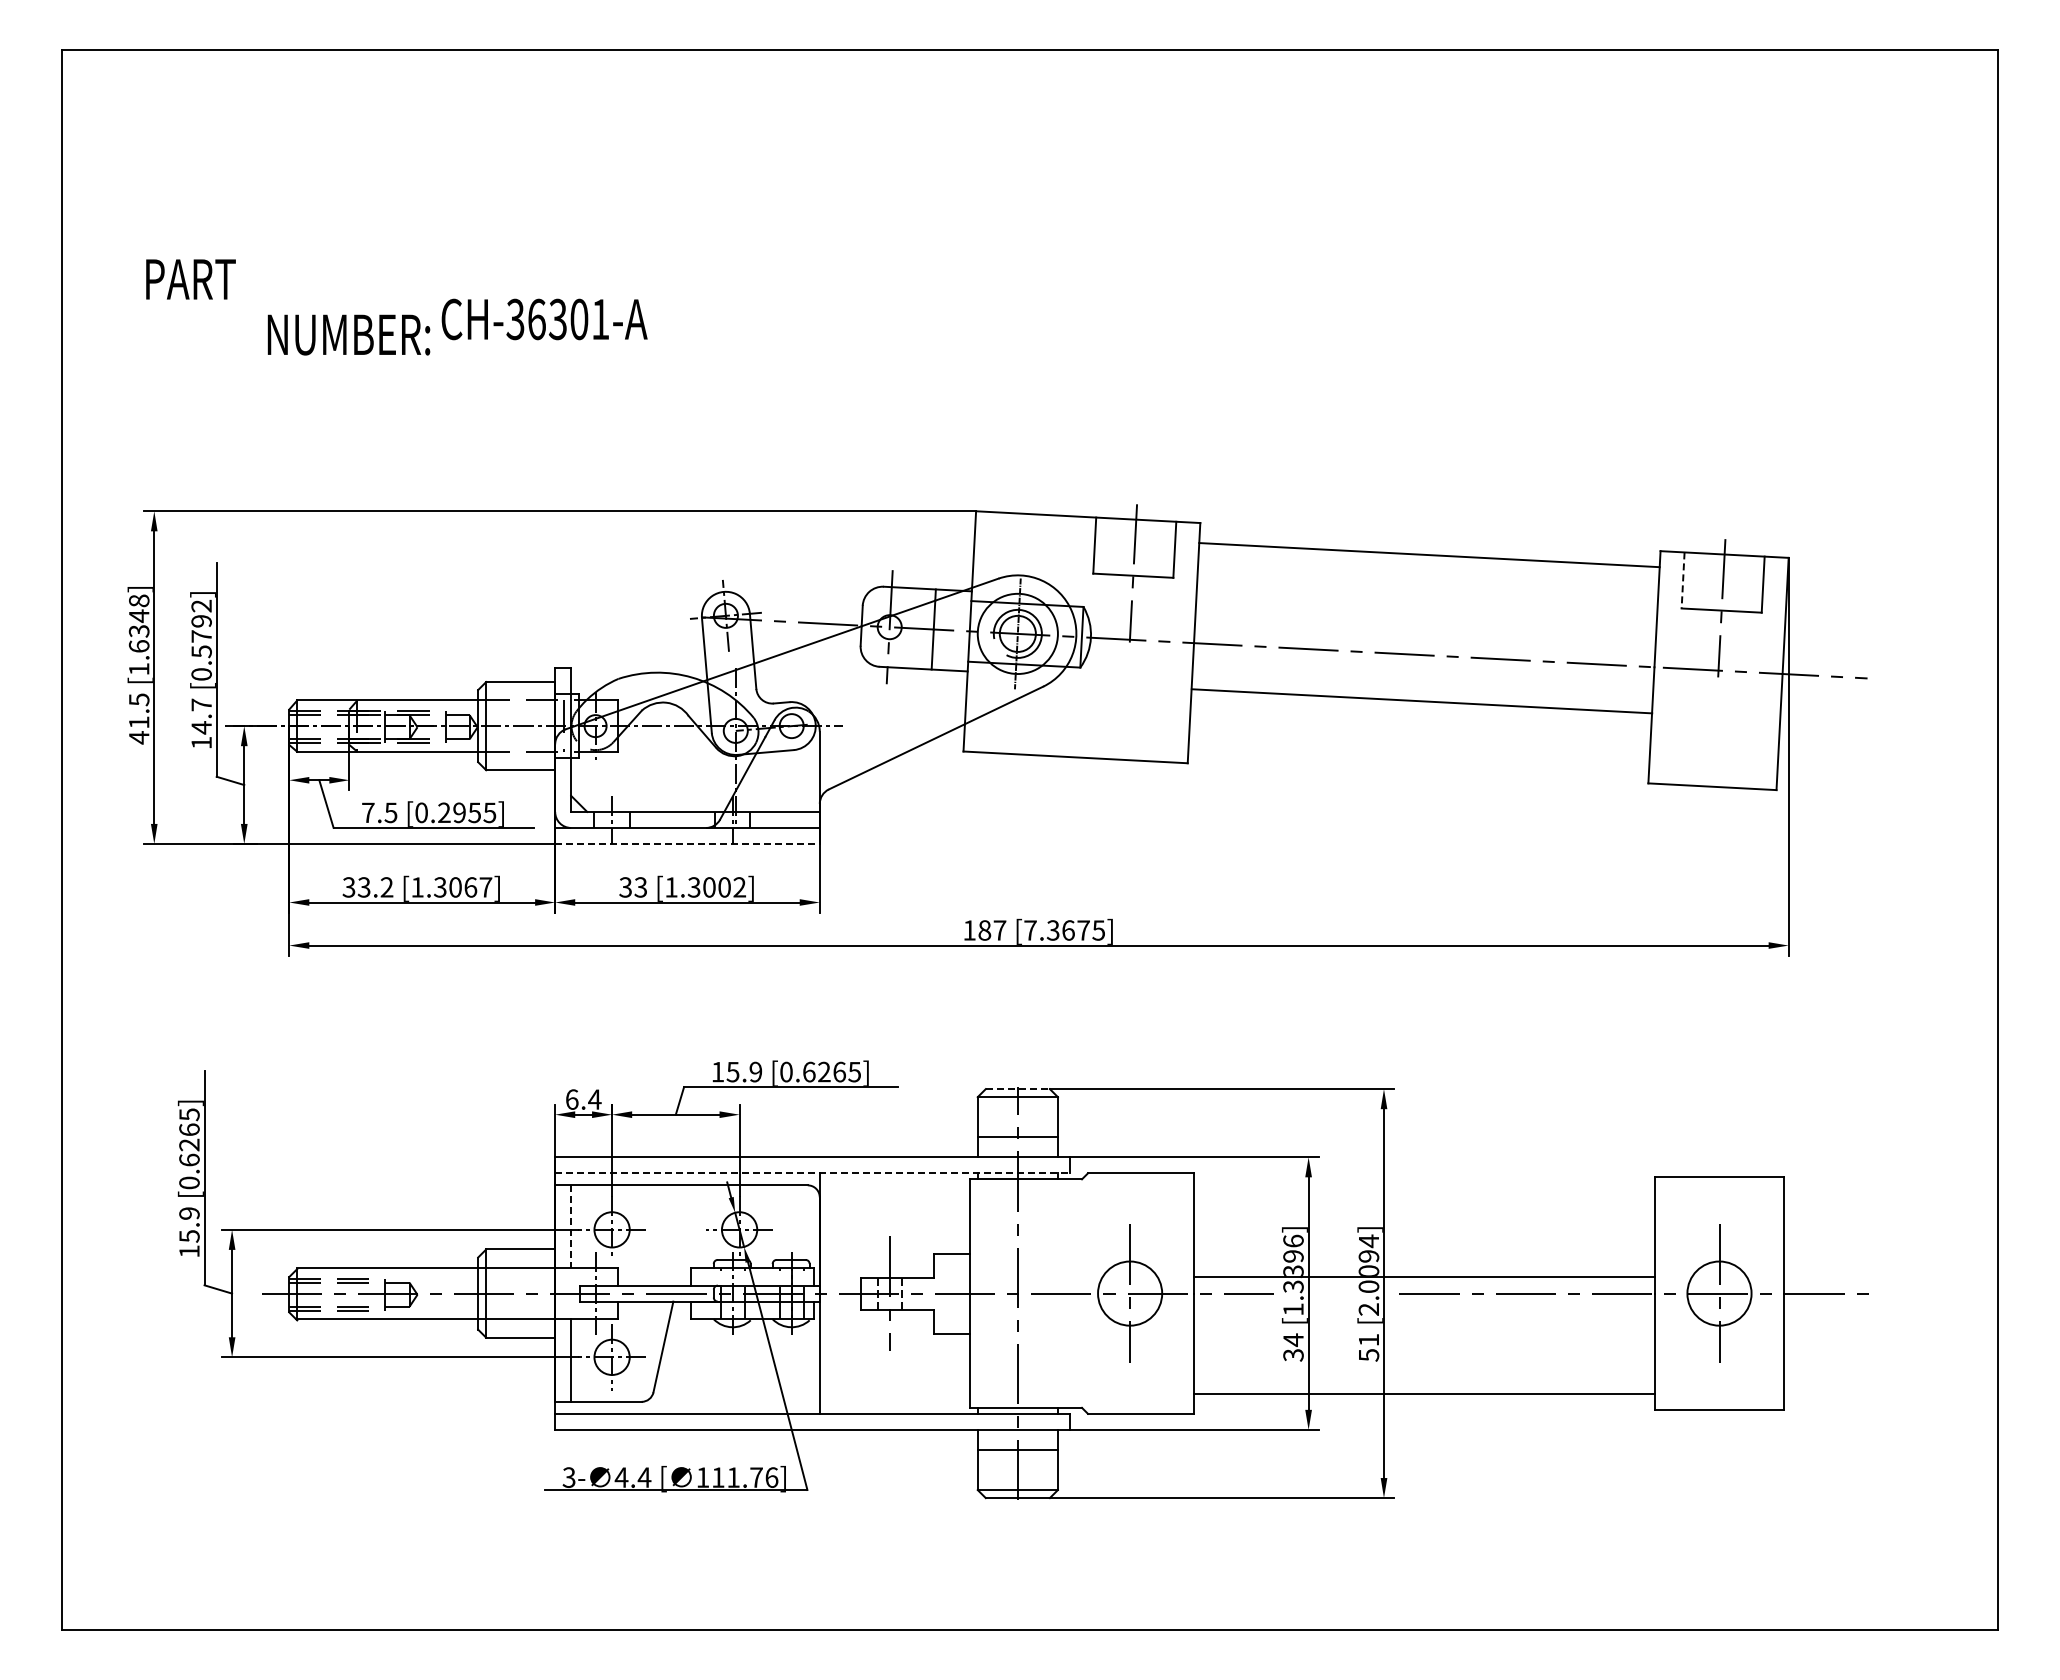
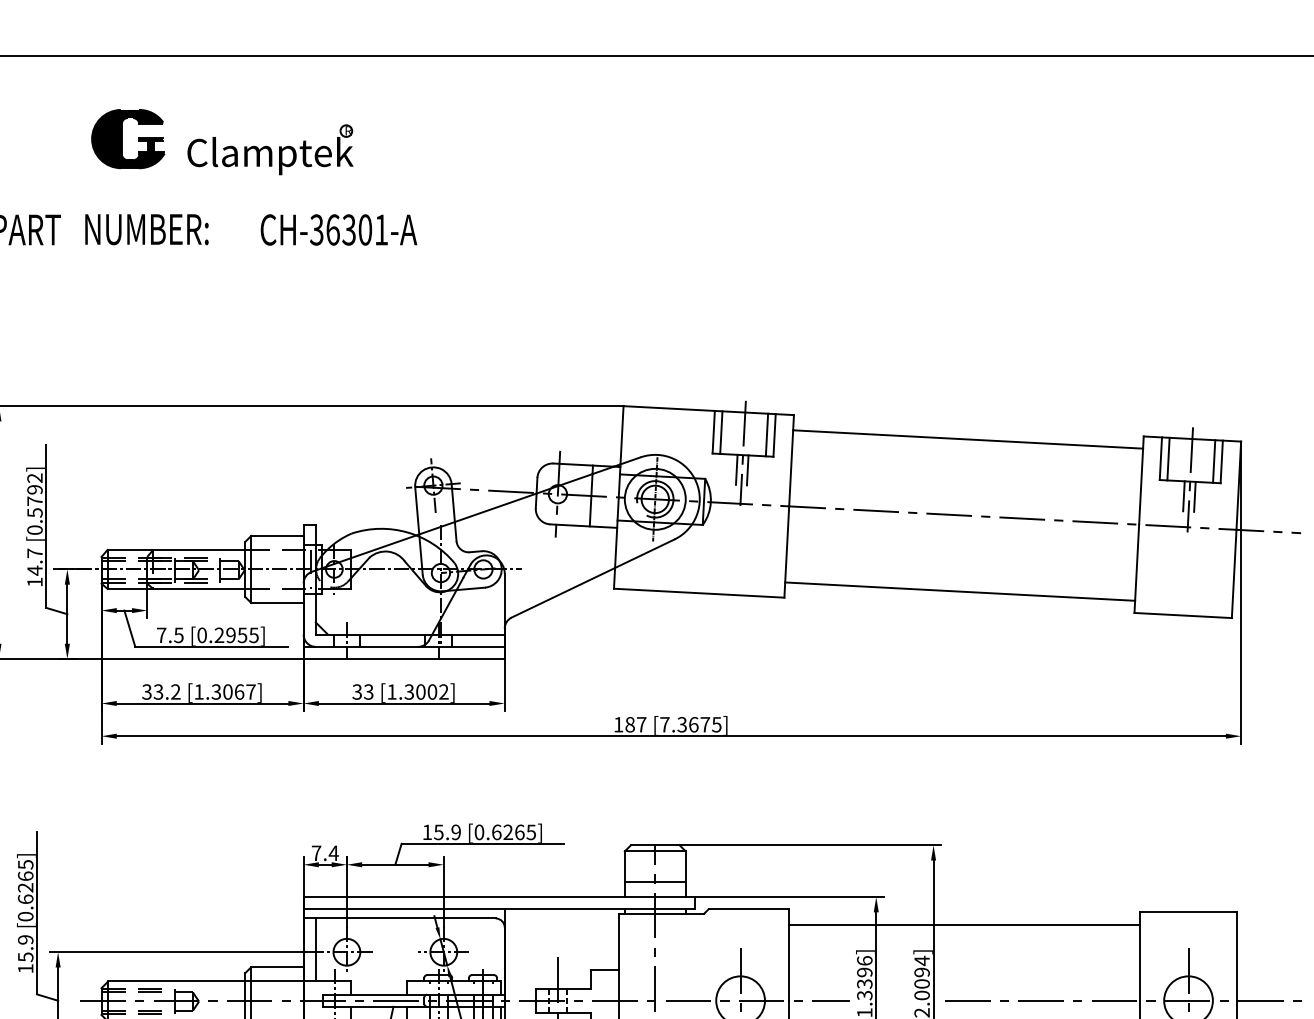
part: (316, 159) -> (122, 138), added
part: (511, 173) -> (270, 149), added
text: (544, 319) -> (338, 230), moved
text: (348, 334) -> (146, 229), moved
line: (1104, 546) -> (721, 432), added
line: (1164, 549) -> (766, 435), added
line: (1683, 580) -> (1161, 458), dashed -> solid
line: (1692, 580) -> (1168, 458), added
line: (1752, 584) -> (1213, 461), added
line: (1125, 594) -> (737, 469), added
line: (1139, 595) -> (747, 470), added
line: (1713, 629) -> (1183, 496), added
line: (1727, 630) -> (1194, 496), added
line: (1421, 701) -> (959, 591), moved
line: (687, 844) -> (404, 659), dashed -> solid
line: (1018, 1089) -> (655, 845), dashed -> solid
text: (572, 1099) -> (316, 853), 6.4 -> 7.4
line: (813, 1173) -> (499, 909), dashed -> solid
line: (571, 1227) -> (316, 950), dashed -> solid
line: (1424, 1277) -> (964, 924), moved

